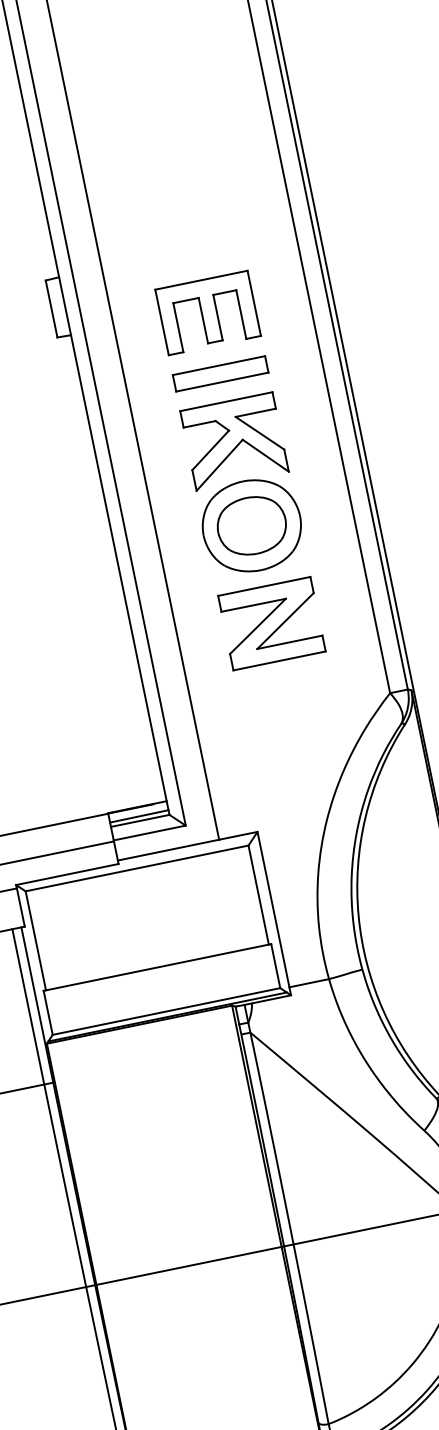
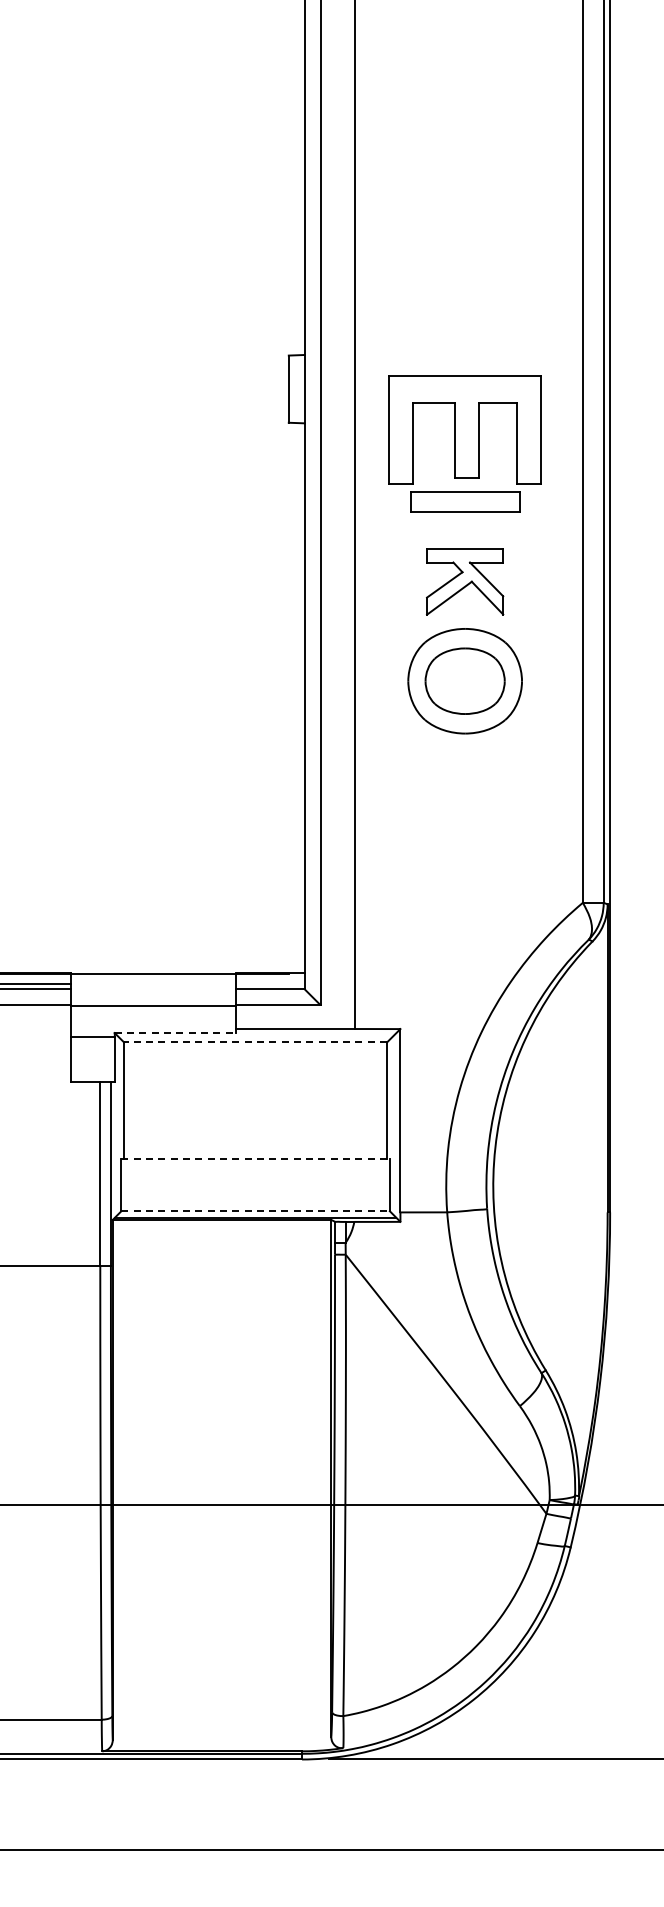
part: (208, 312) -> (465, 429), size x1.4
part: (233, 441) -> (464, 581), size x0.7
part: (271, 623) -> (464, 796), removed
line: (138, 816) -> (269, 983), removed
line: (137, 868) -> (255, 1042), solid -> dashed
line: (67, 874) -> (175, 1033), solid -> dashed
line: (158, 967) -> (256, 1159), solid -> dashed
line: (167, 1011) -> (256, 1211), solid -> dashed

